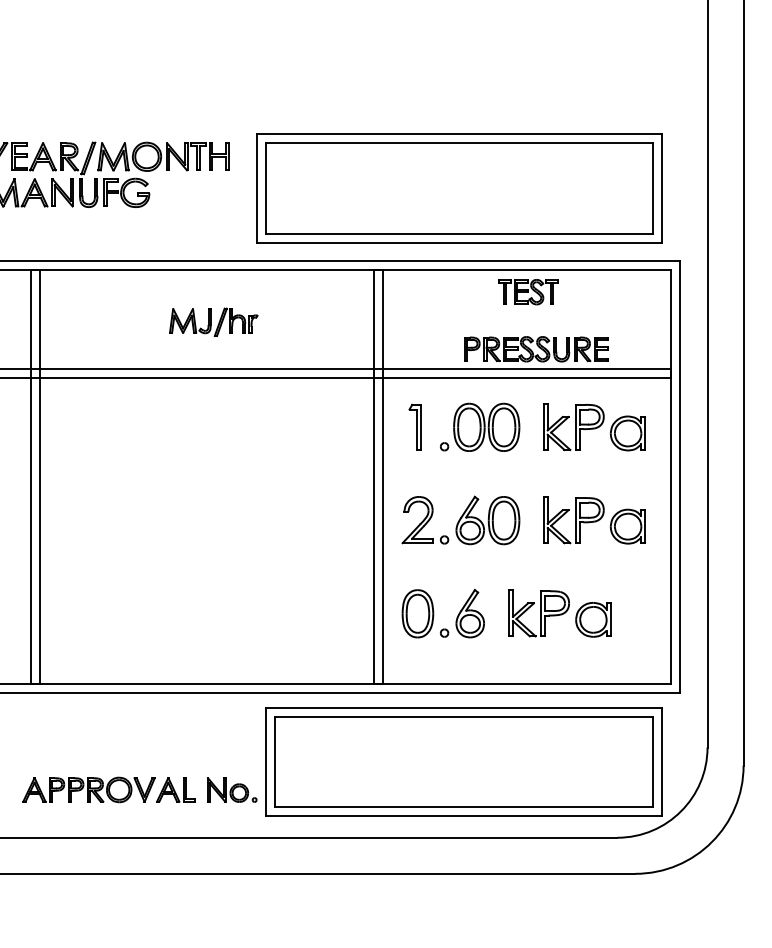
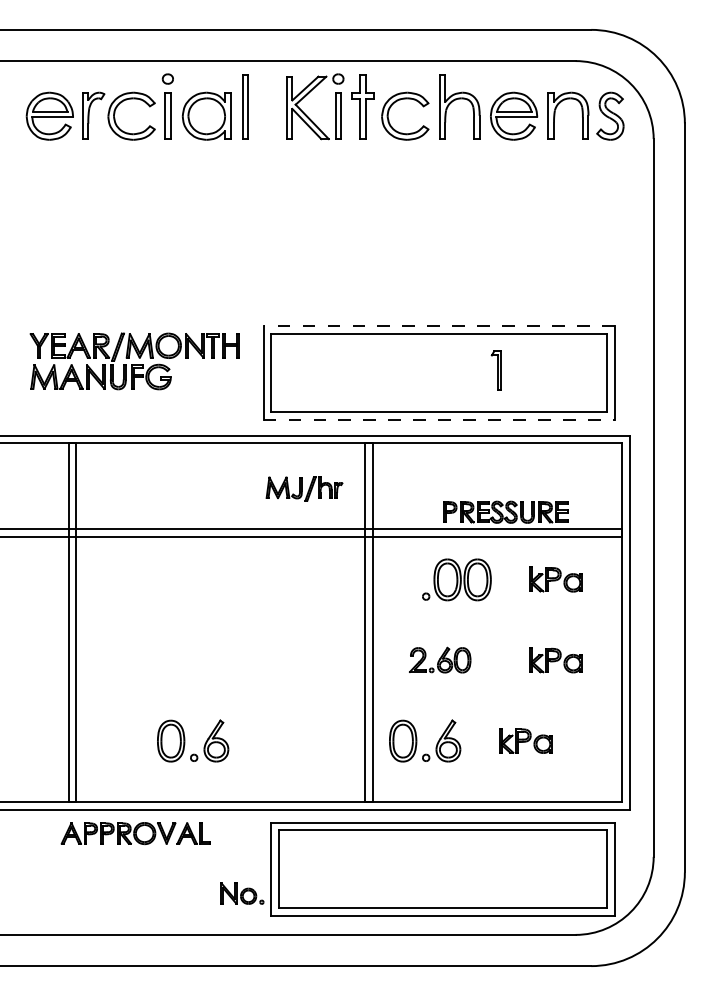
line: (459, 134) -> (439, 326), solid -> dashed
line: (459, 241) -> (439, 419), solid -> dashed
part: (528, 291) -> (498, 462), removed
part: (213, 321) -> (304, 488), moved
part: (413, 426) -> (495, 370), moved
part: (594, 426) -> (555, 579), size x0.6
part: (459, 519) -> (439, 659), size x0.6
part: (594, 520) -> (555, 660), size x0.6
part: (166, 613) -> (185, 740), added
part: (559, 613) -> (525, 740), size x0.6
part: (108, 789) -> (135, 833), moved

